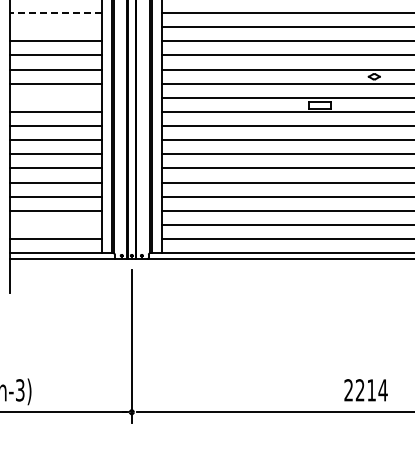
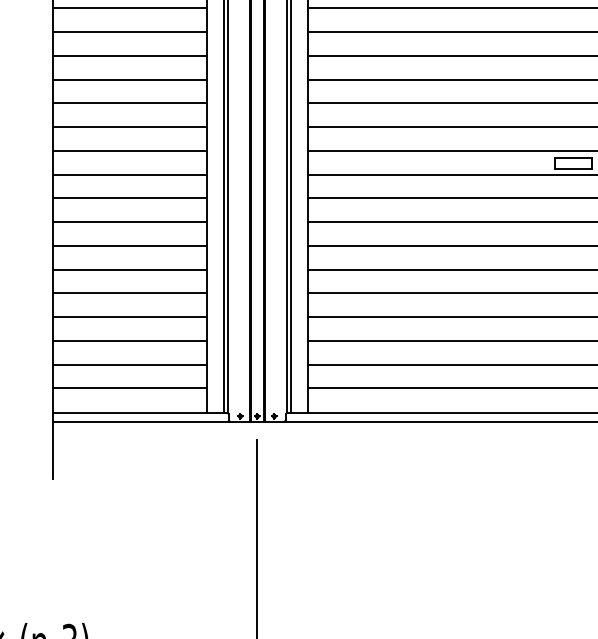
line: (55, 13) -> (128, 8), dashed -> solid
line: (55, 27) -> (128, 32), added
line: (55, 97) -> (128, 150), added
line: (55, 224) -> (128, 363), added

